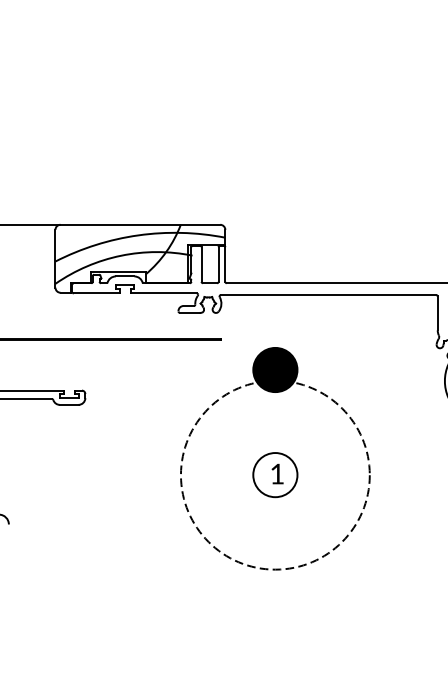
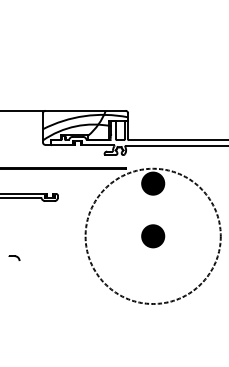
circle: (273, 473) -> (152, 235), size x1.43
fill: (275, 475) -> (153, 236), added

